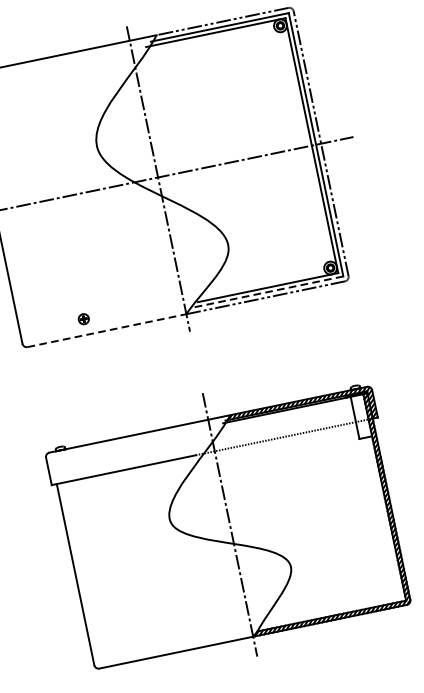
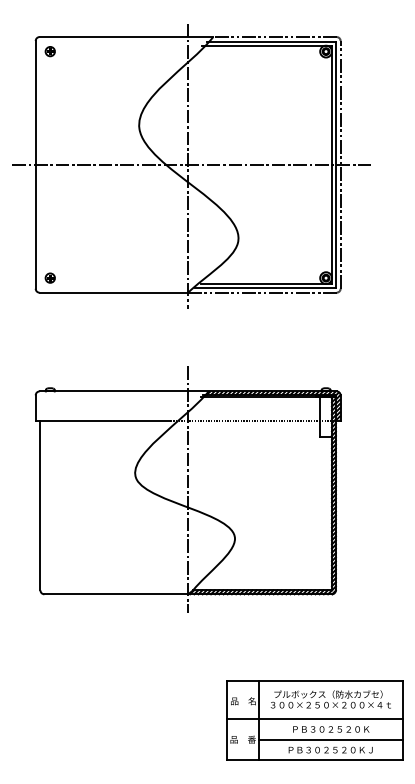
line: (267, 292) -> (264, 288), dashed -> solid
part: (82, 318) -> (49, 277), moved
line: (107, 330) -> (114, 292), dashed -> solid

